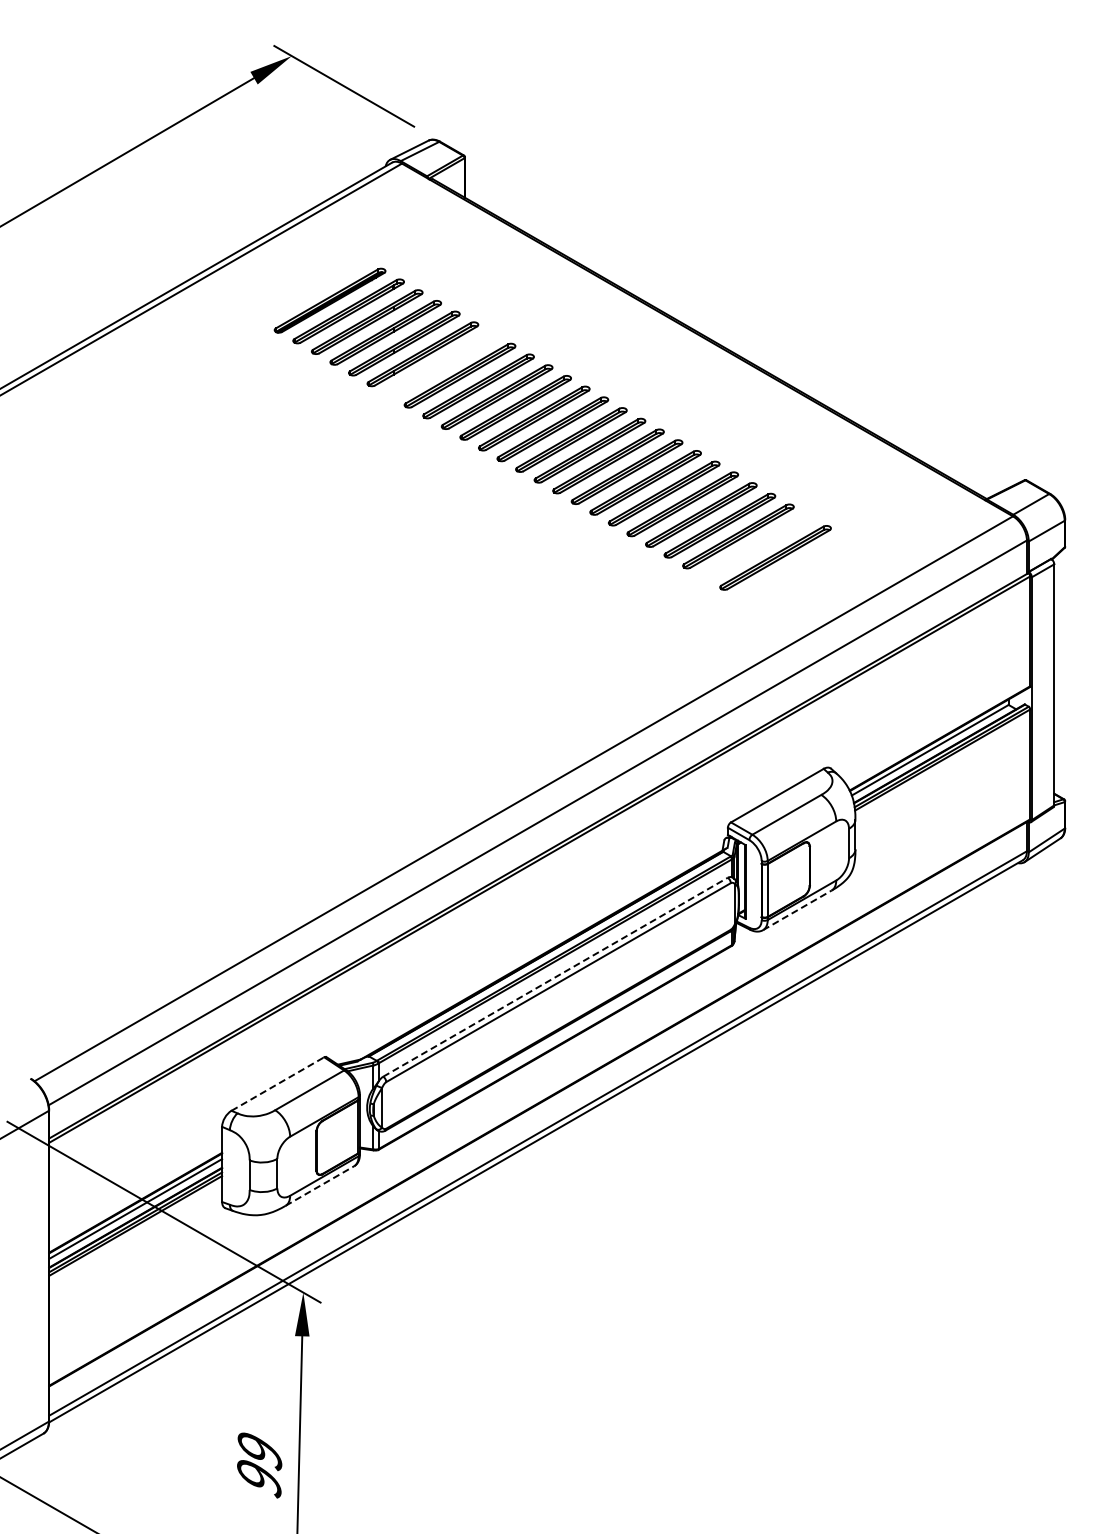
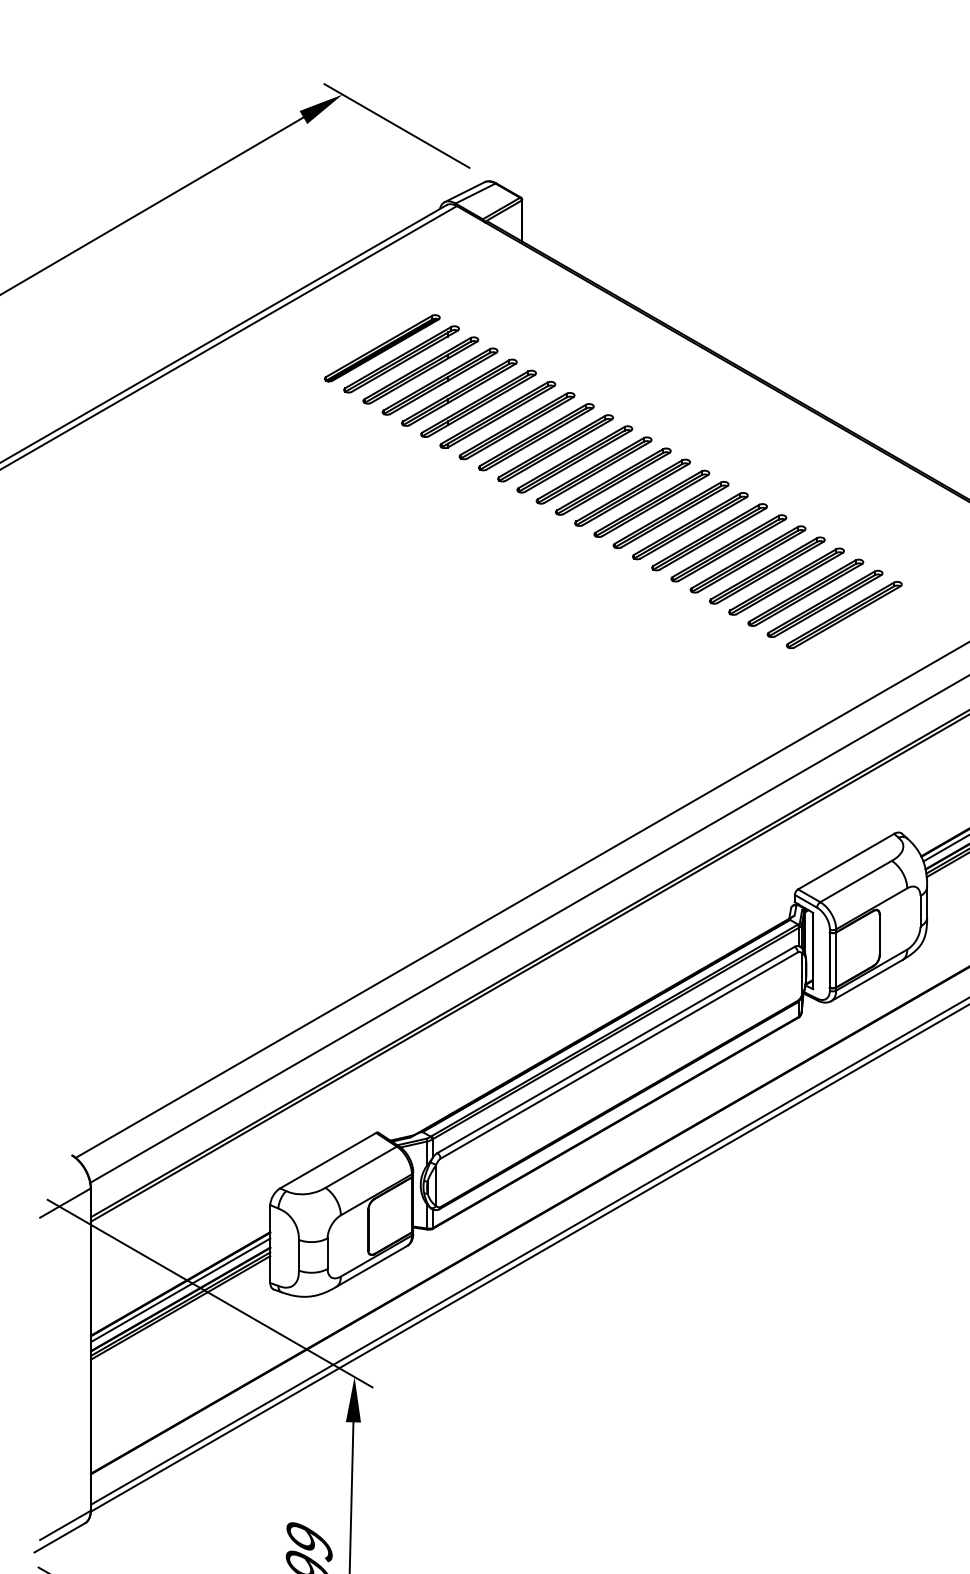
part: (441, 364) -> (497, 414), added
part: (756, 546) -> (824, 603), added
line: (797, 910) -> (867, 980), dashed -> solid
line: (555, 977) -> (616, 1050), dashed -> solid
line: (277, 1084) -> (327, 1161), dashed -> solid
line: (319, 1186) -> (371, 1266), dashed -> solid

